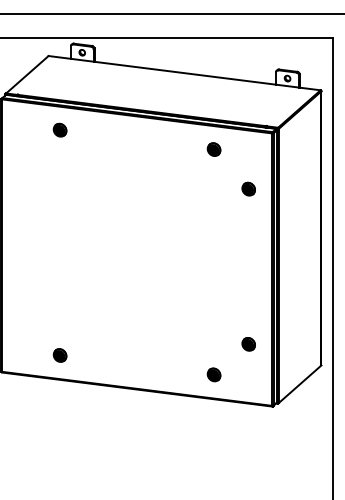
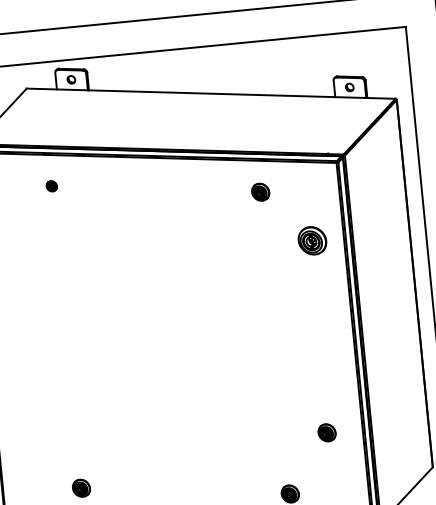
part: (59, 129) -> (50, 185), size x0.6
part: (248, 188) -> (311, 239), size x1.6
part: (248, 344) -> (326, 433), moved

